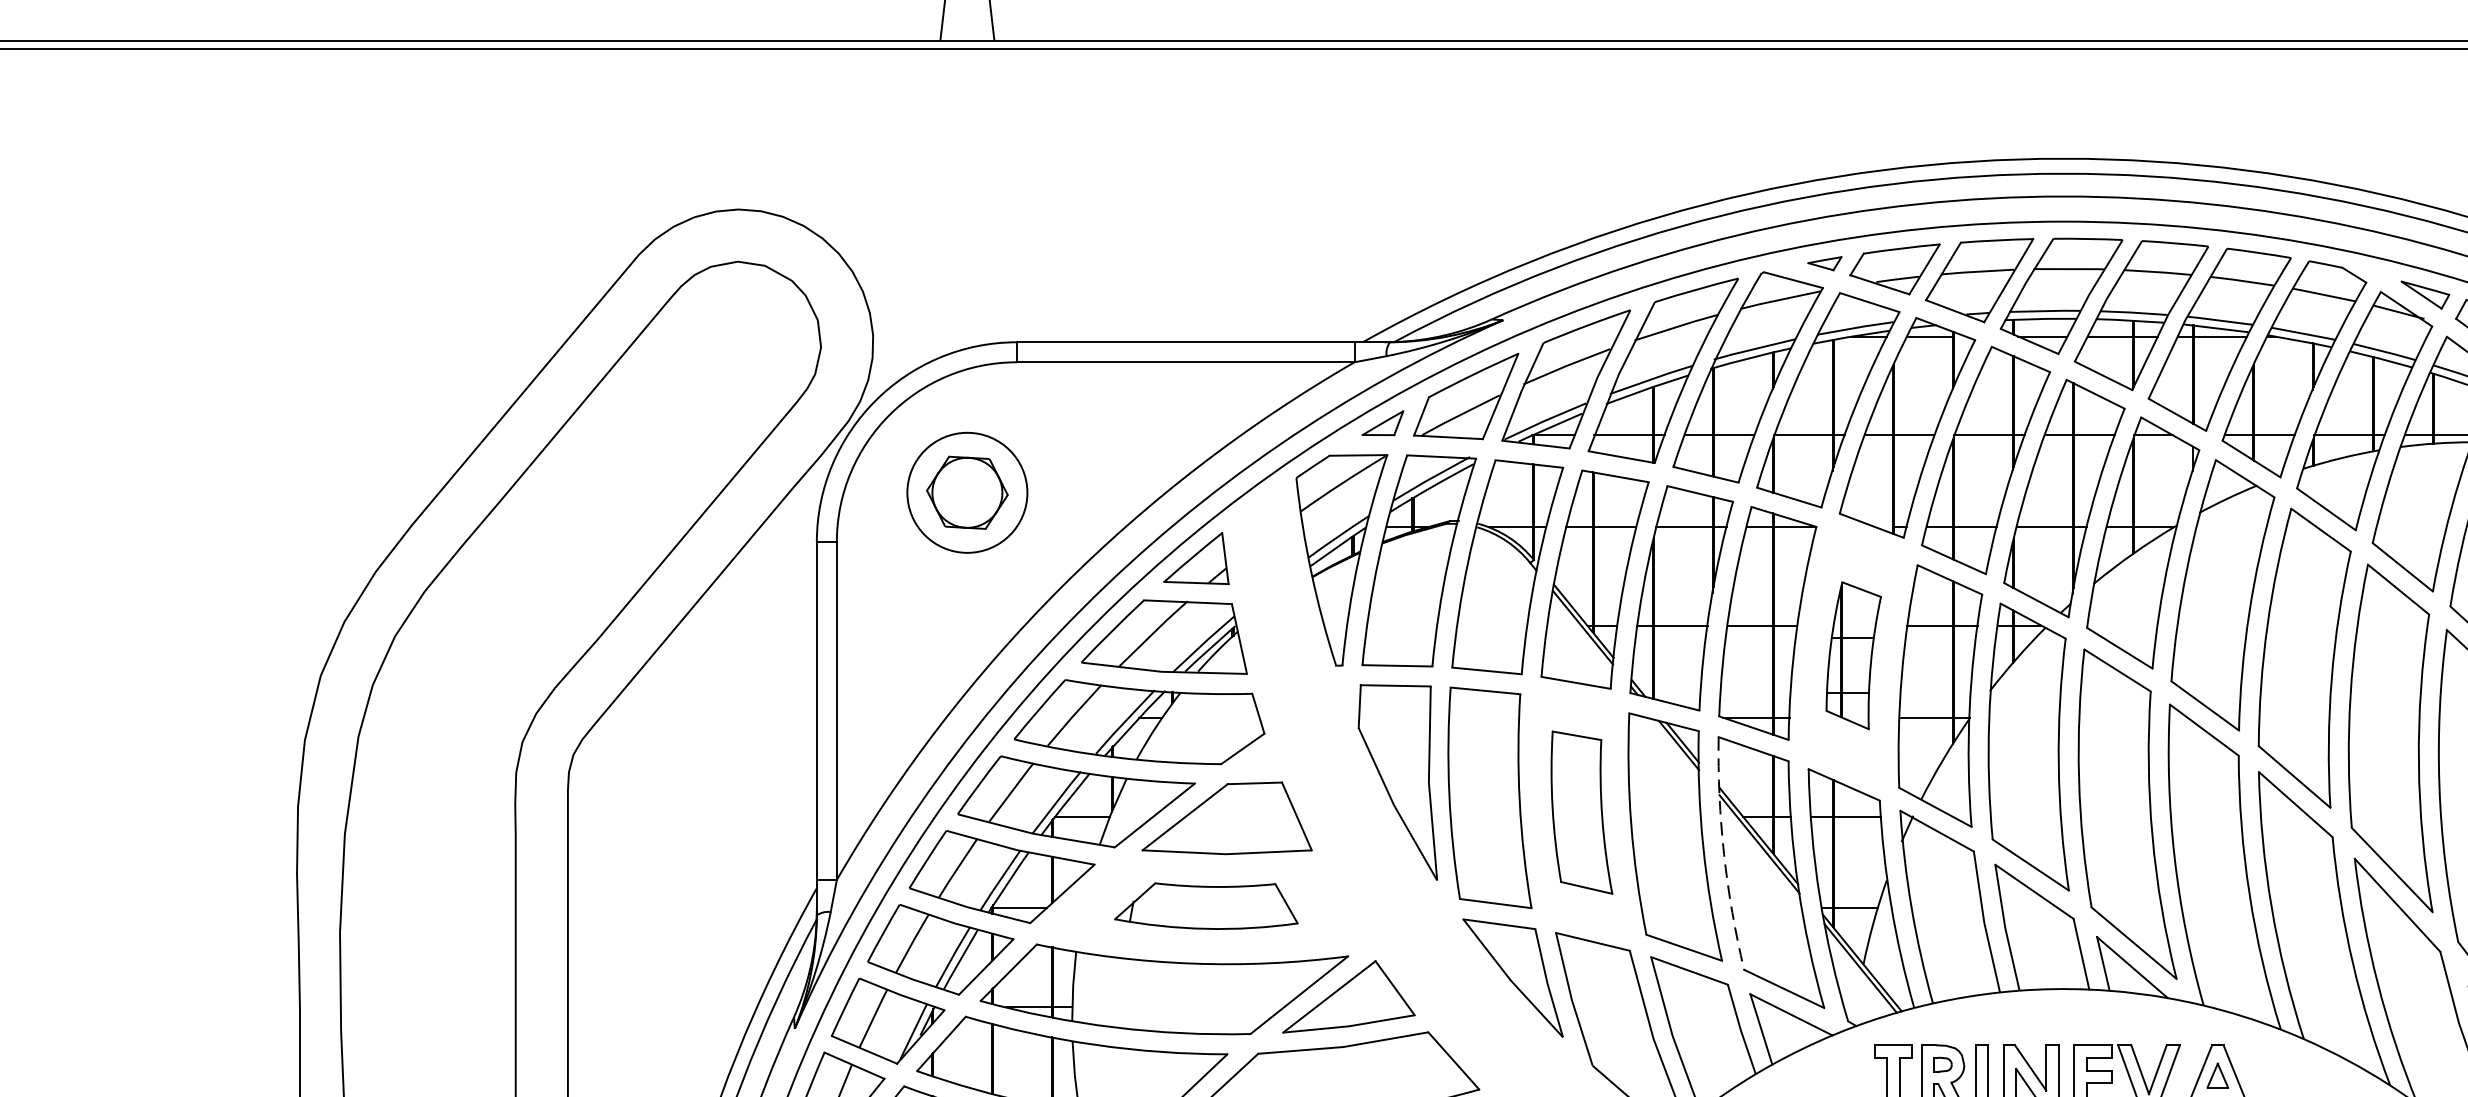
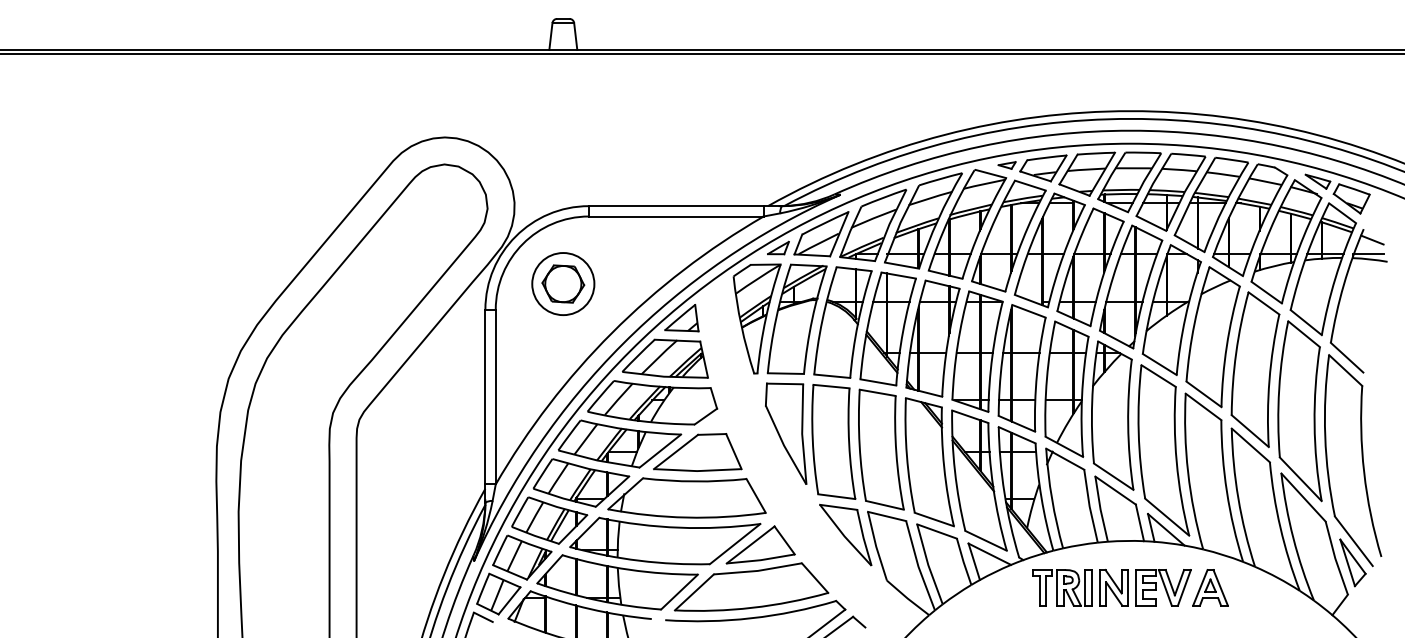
part: (1852, 655) -> (1021, 368), size x1.67
part: (1582, 812) -> (881, 449), size x1.43
arc: (1723, 854) -> (954, 471), dashed -> solid
part: (1205, 905) -> (686, 497), size x1.67

